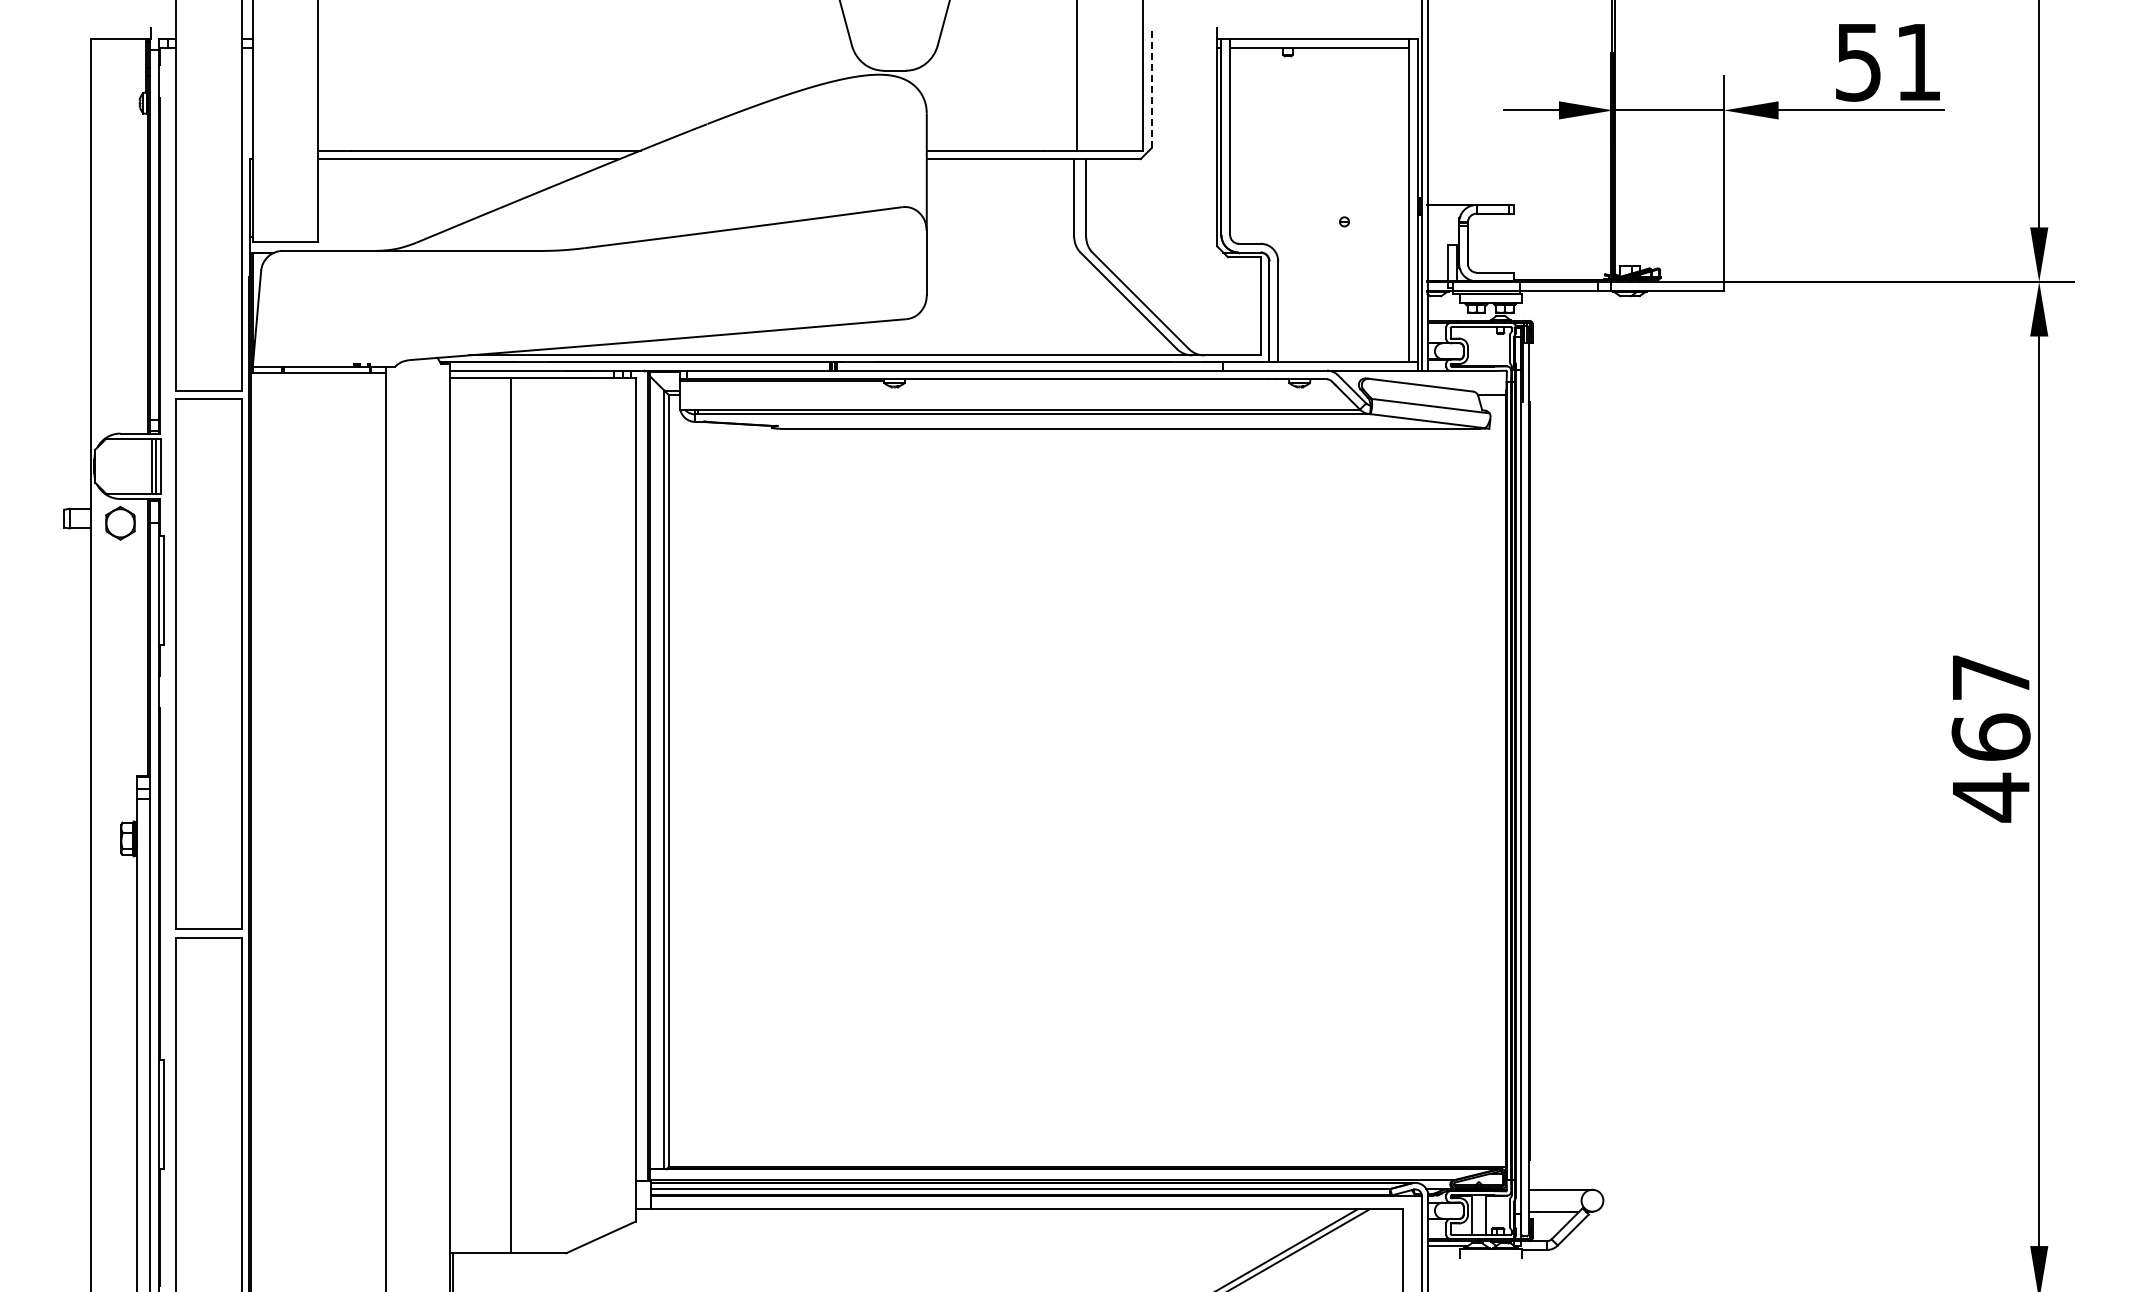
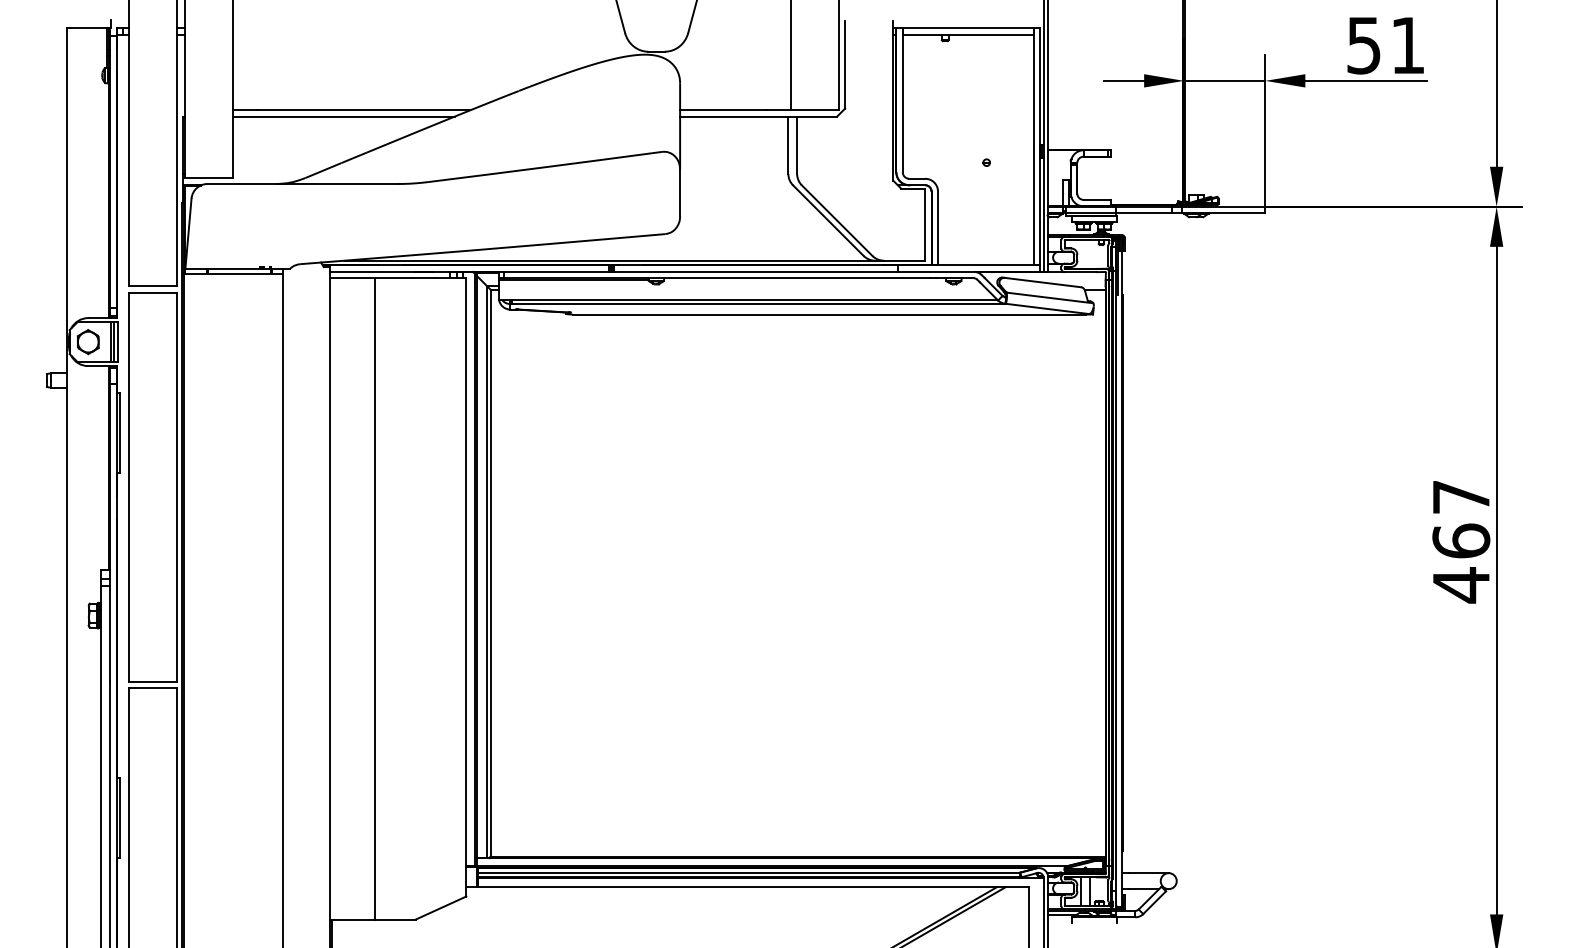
line: (1151, 88) -> (845, 64), dashed -> solid
part: (120, 522) -> (88, 341), moved

